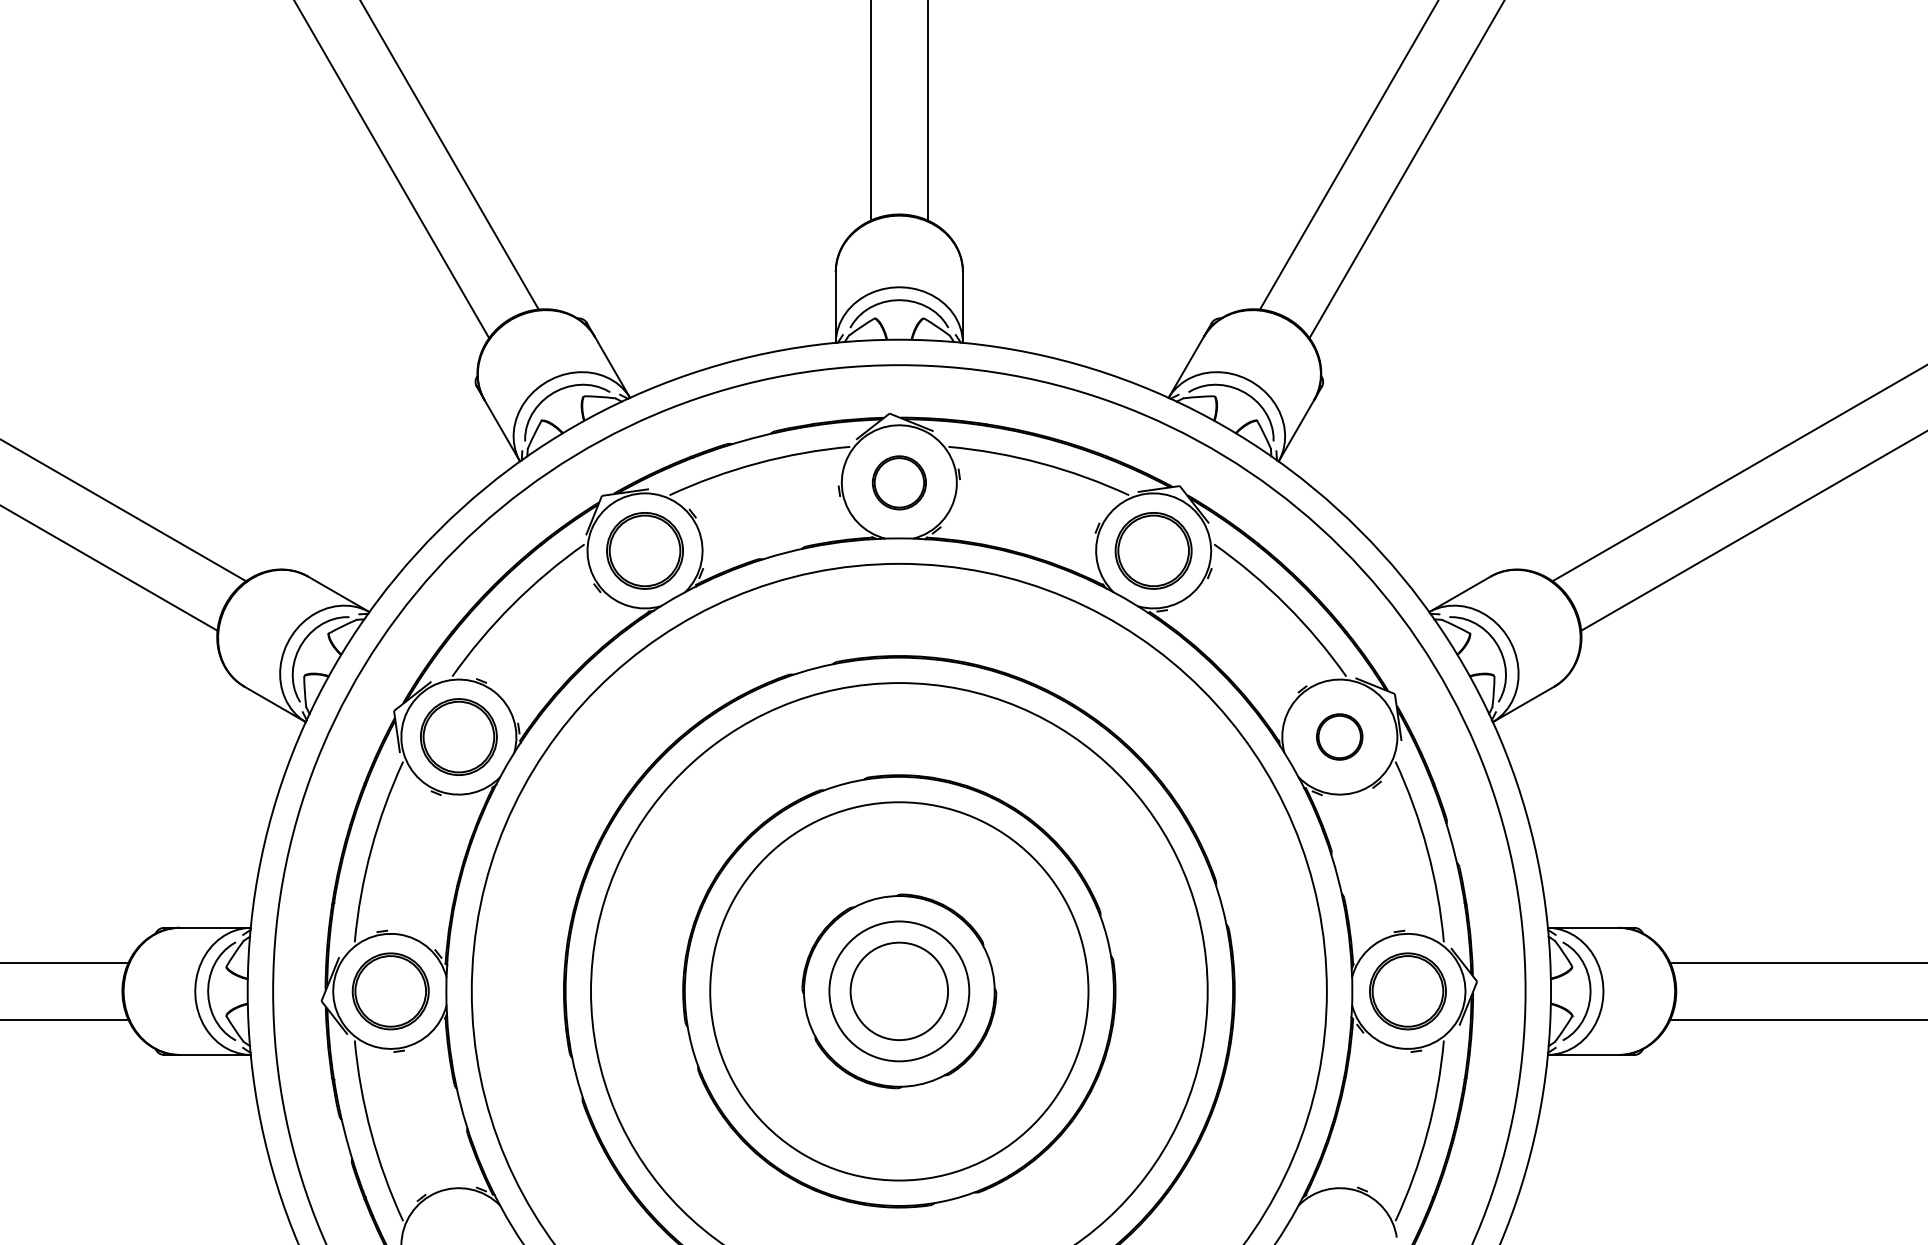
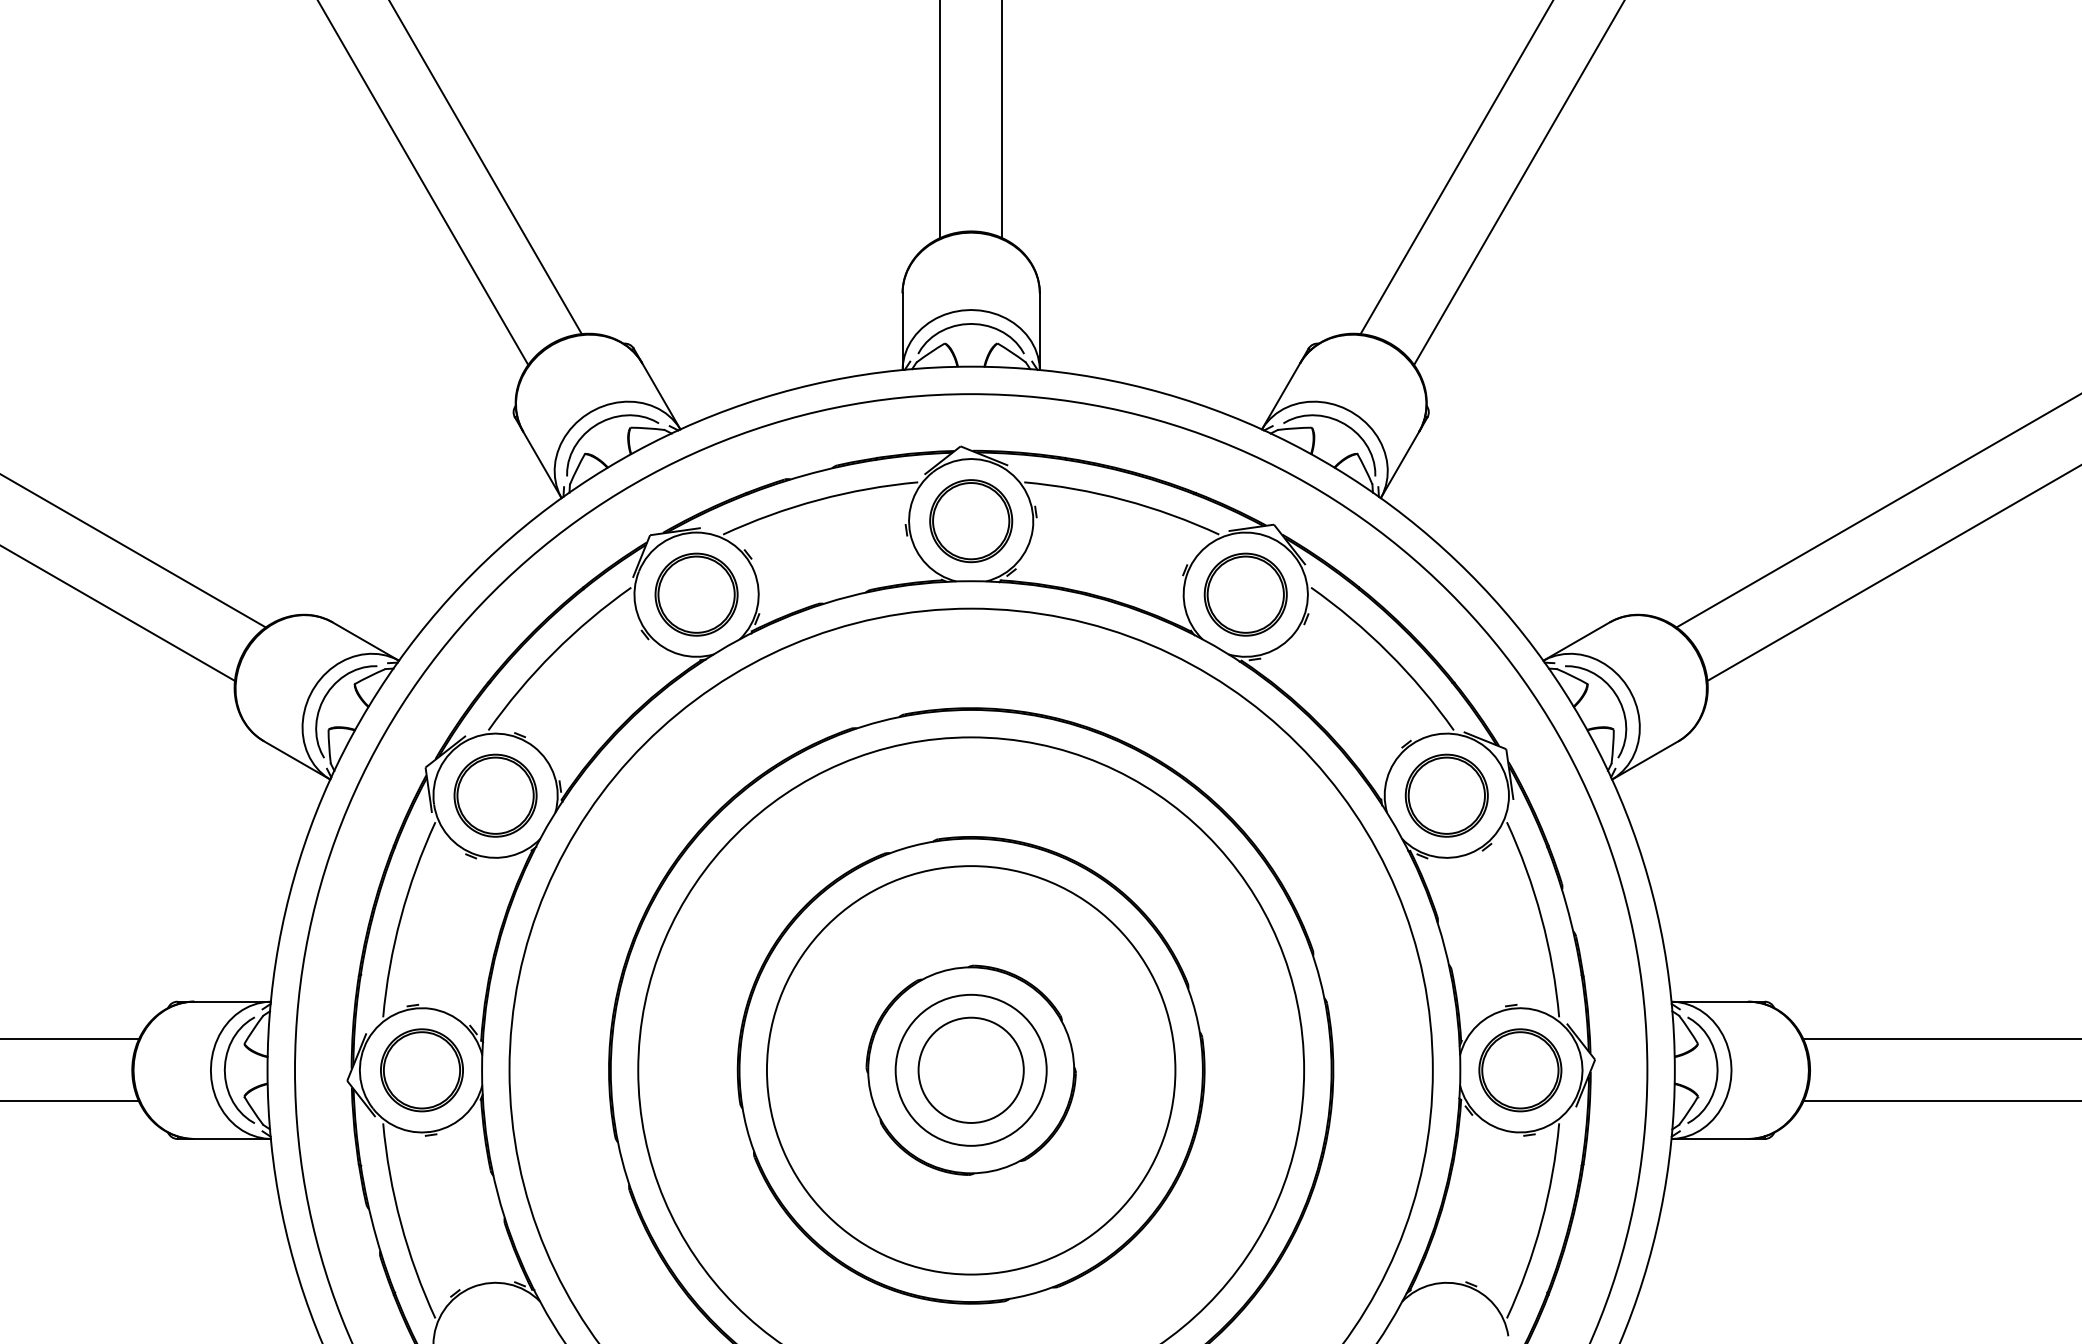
part: (899, 483) -> (971, 521), size x1.43
part: (1339, 736) -> (1446, 795), size x1.67

